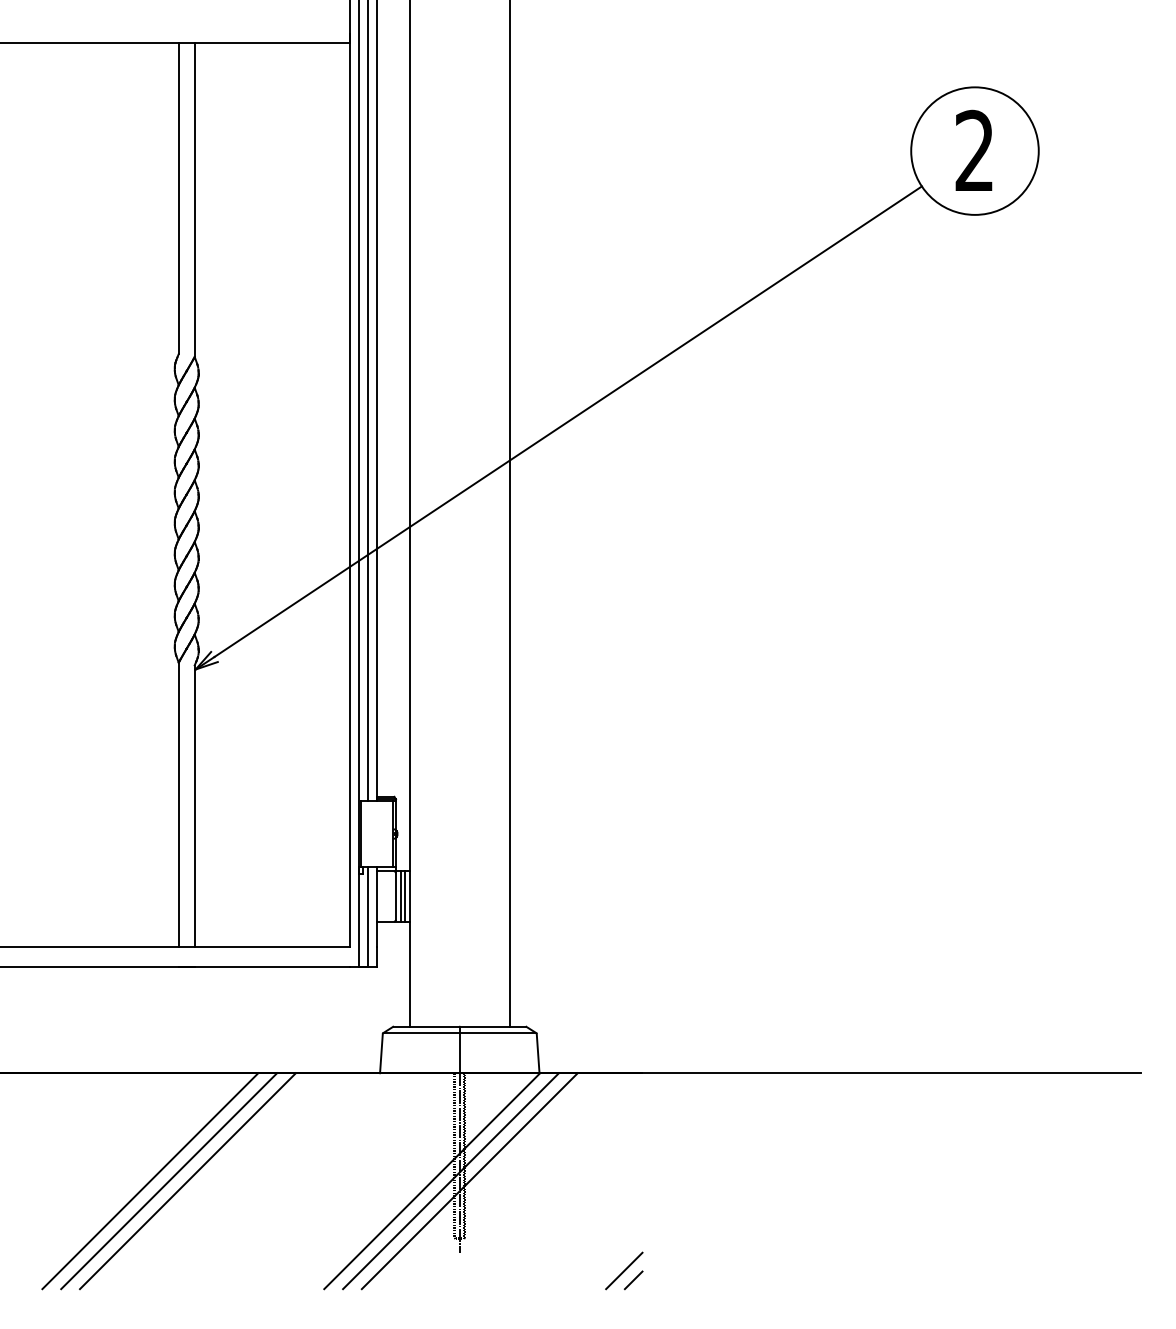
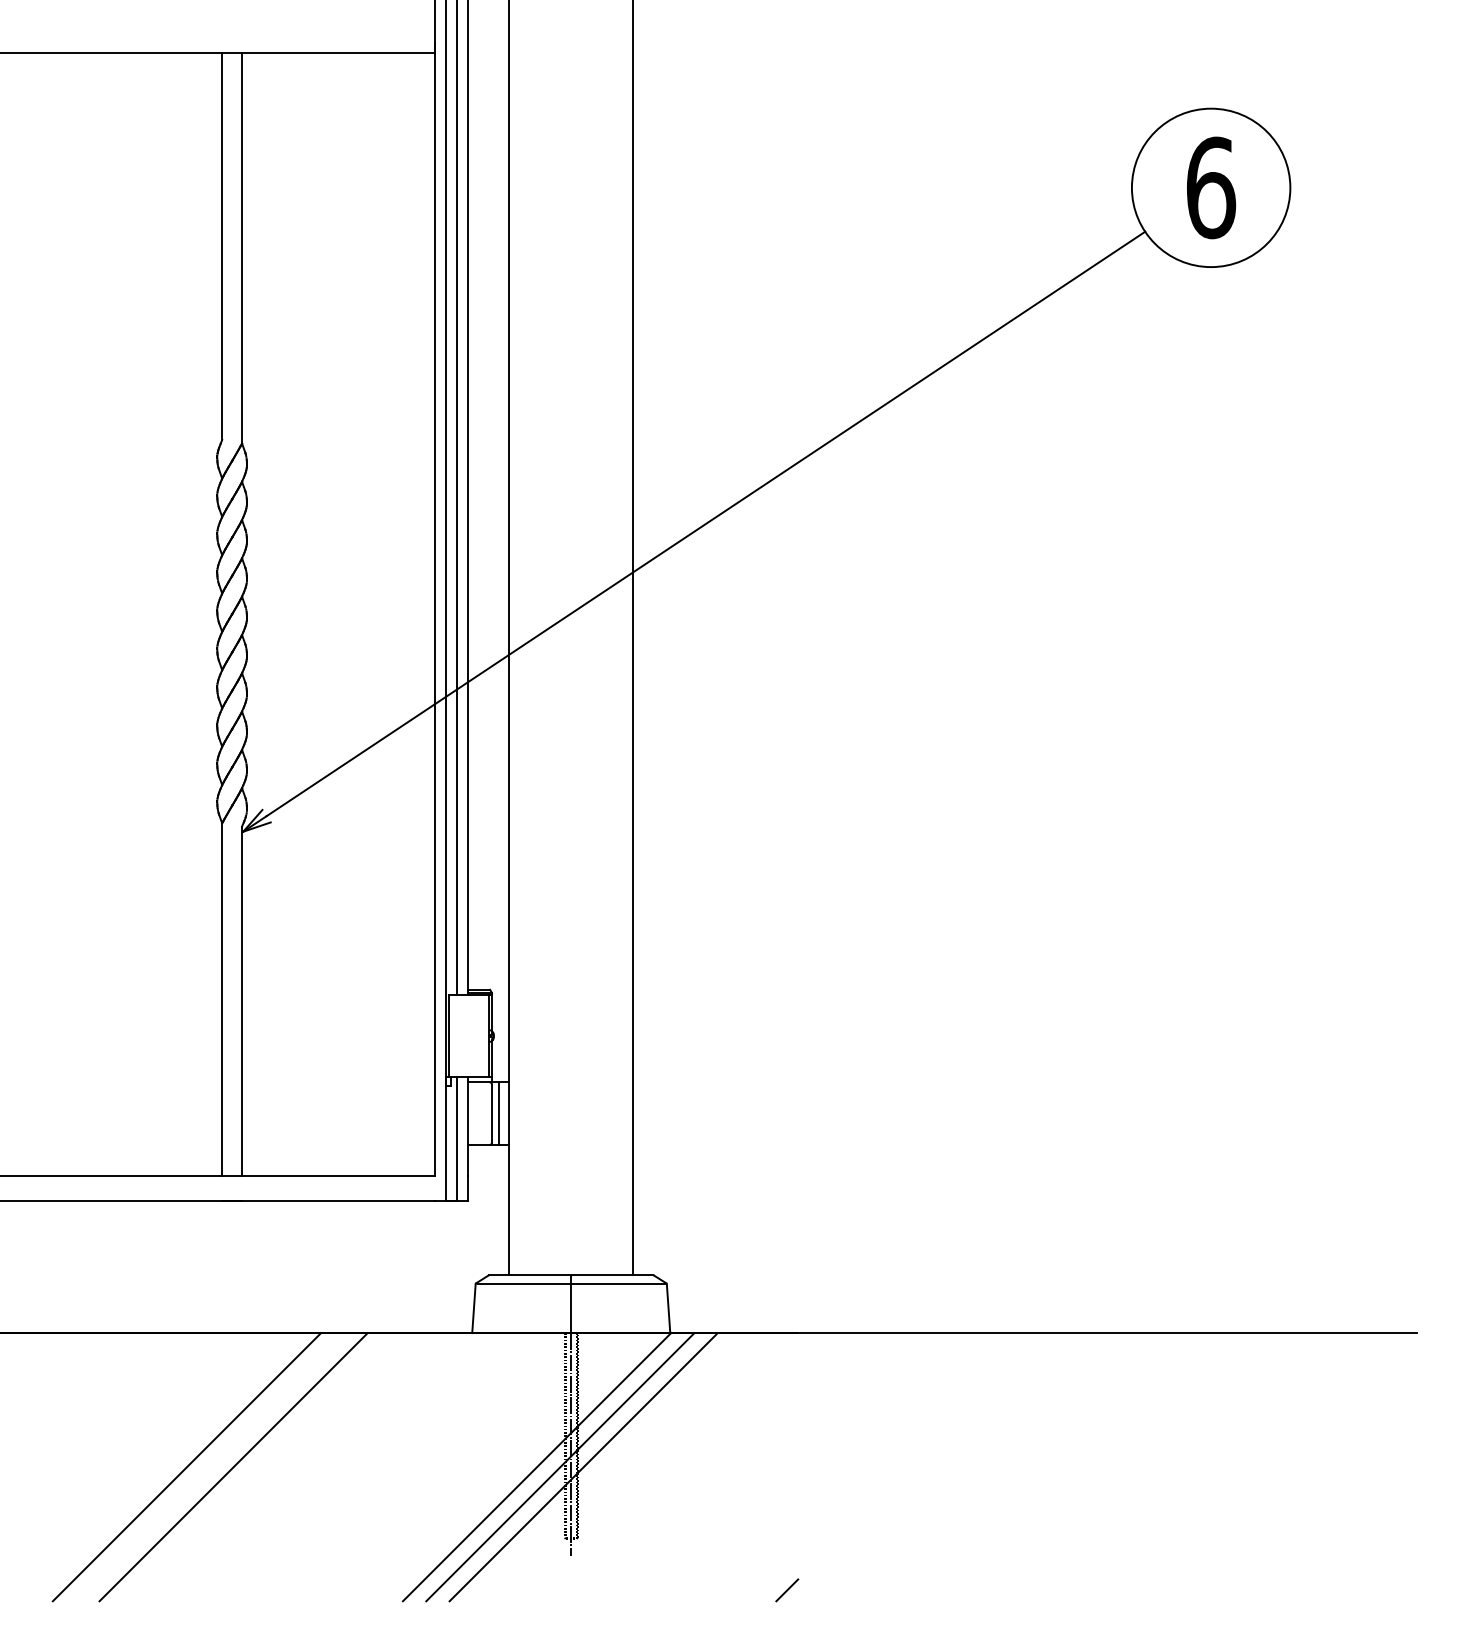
text: (975, 150) -> (1211, 187), 2 -> 6
line: (404, 896) -> (502, 1113), removed
line: (169, 1181) -> (210, 1467), removed
line: (624, 1270) -> (775, 1578), removed

